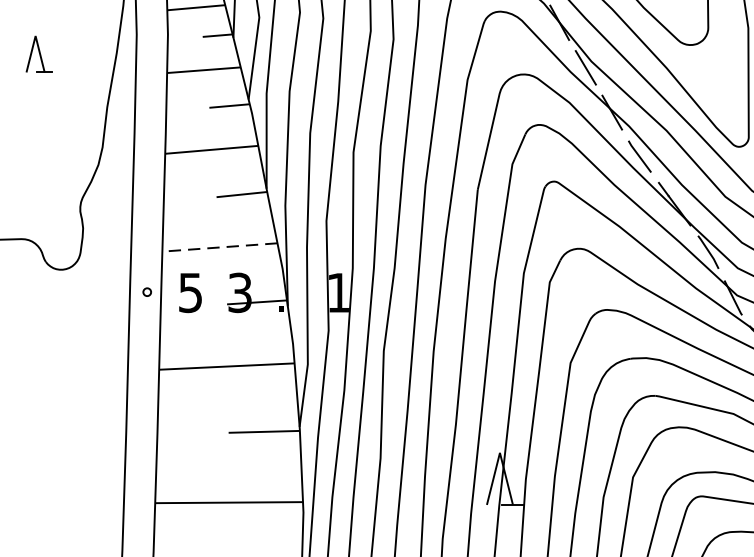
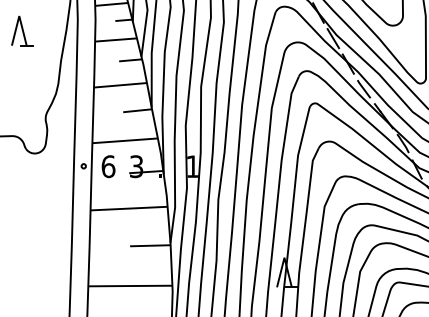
part: (39, 53) -> (22, 30), size x1.43
line: (220, 246) -> (125, 140), dashed -> solid
text: (190, 292) -> (108, 166), 5 -> 6

